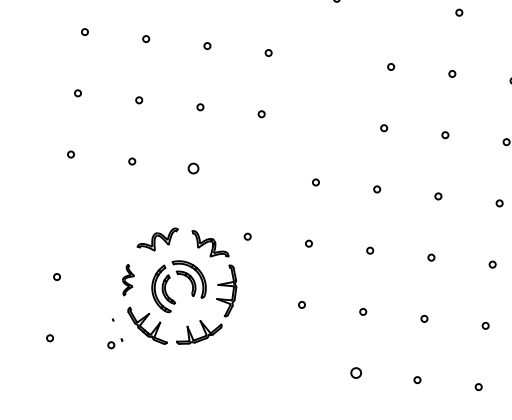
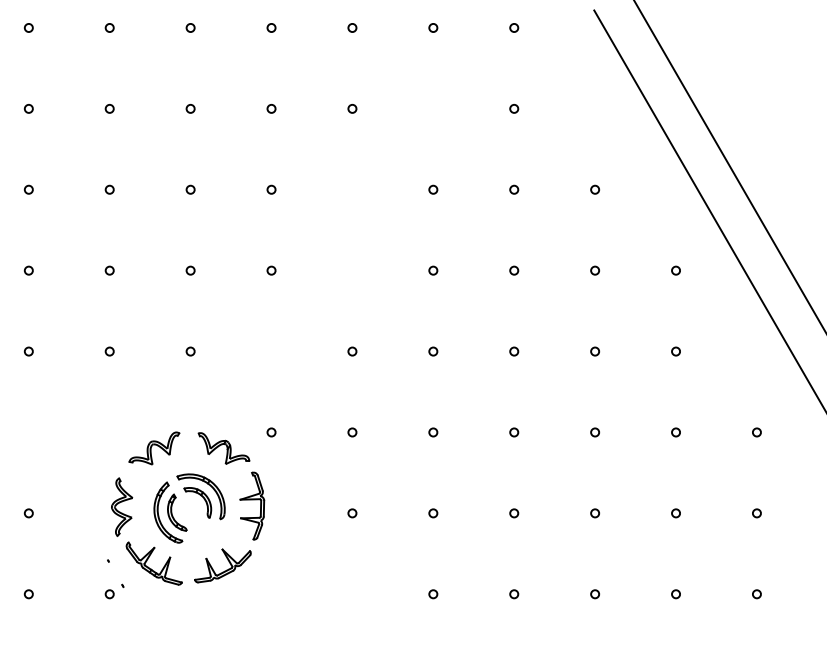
circle: (193, 168) -> (190, 351), size x0.62
part: (128, 279) -> (122, 506), size x1.43
circle: (356, 373) -> (433, 594), size x0.62

